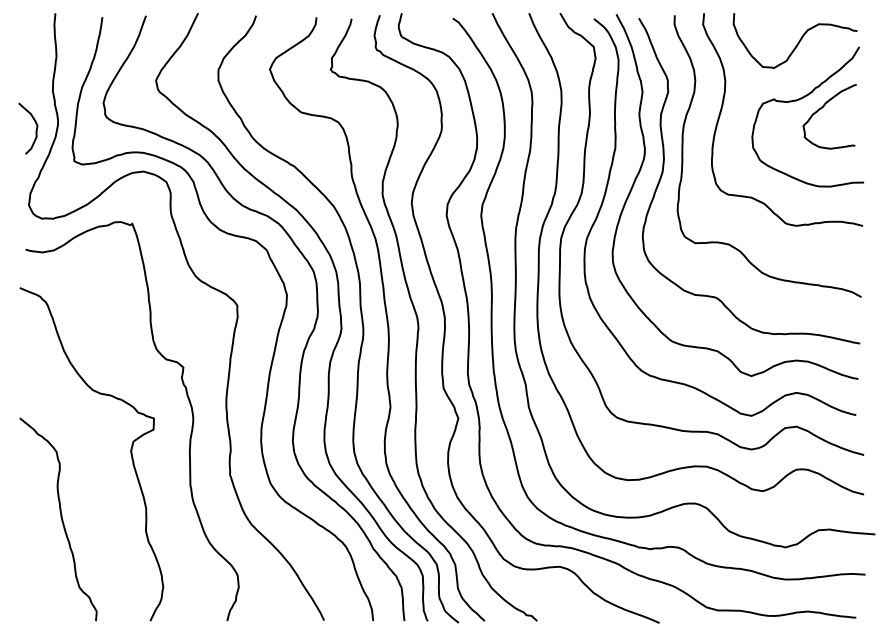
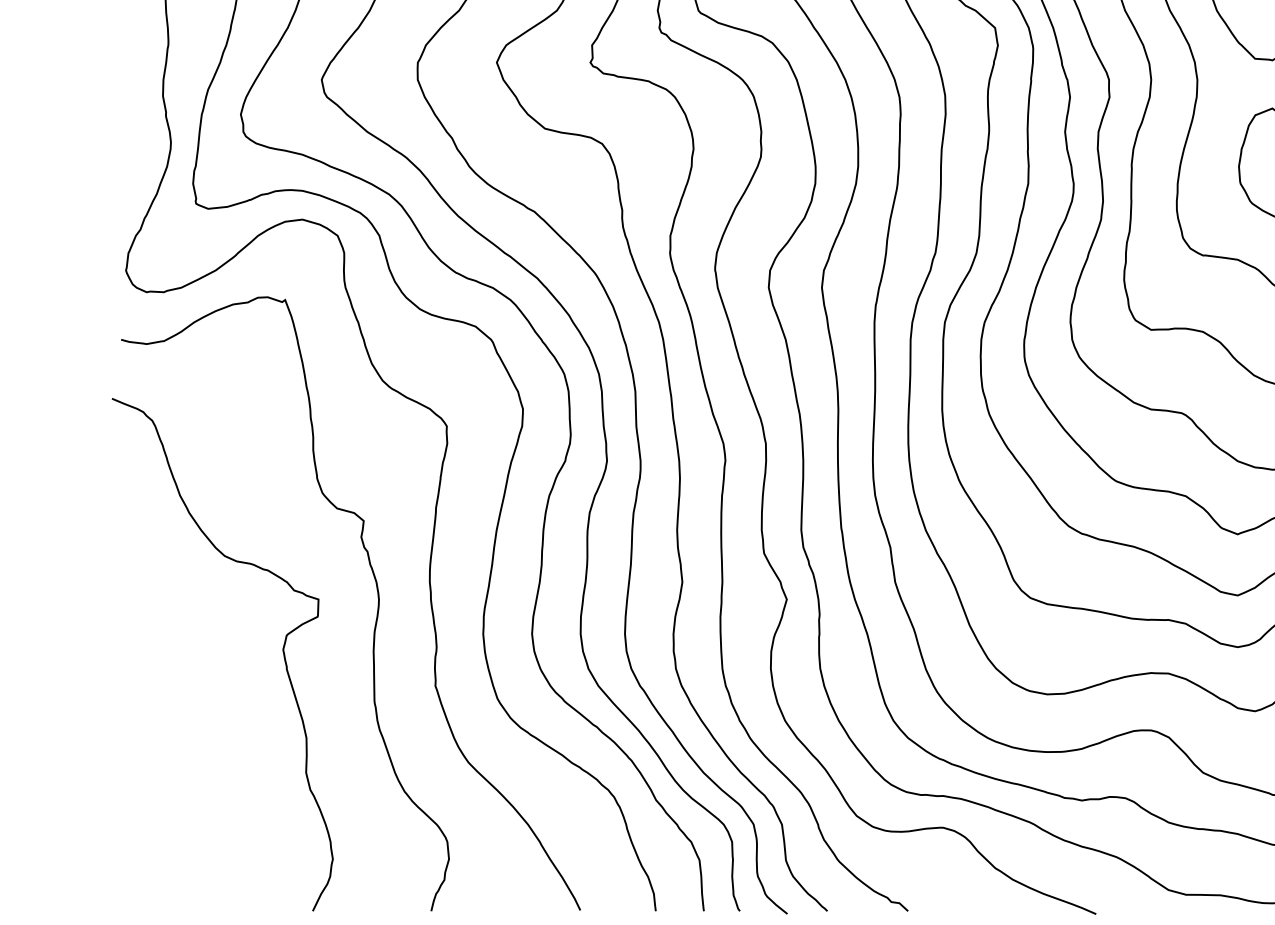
curve: (35, 130) -> (136, 156), removed
curve: (60, 517) -> (174, 751), removed

